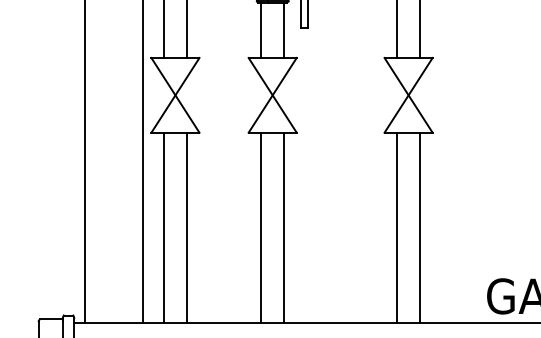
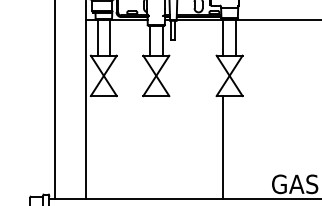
line: (163, 228) -> (97, 147), removed
line: (187, 228) -> (110, 147), removed
line: (260, 228) -> (149, 147), removed
line: (284, 228) -> (162, 147), removed
line: (419, 228) -> (235, 147), removed

